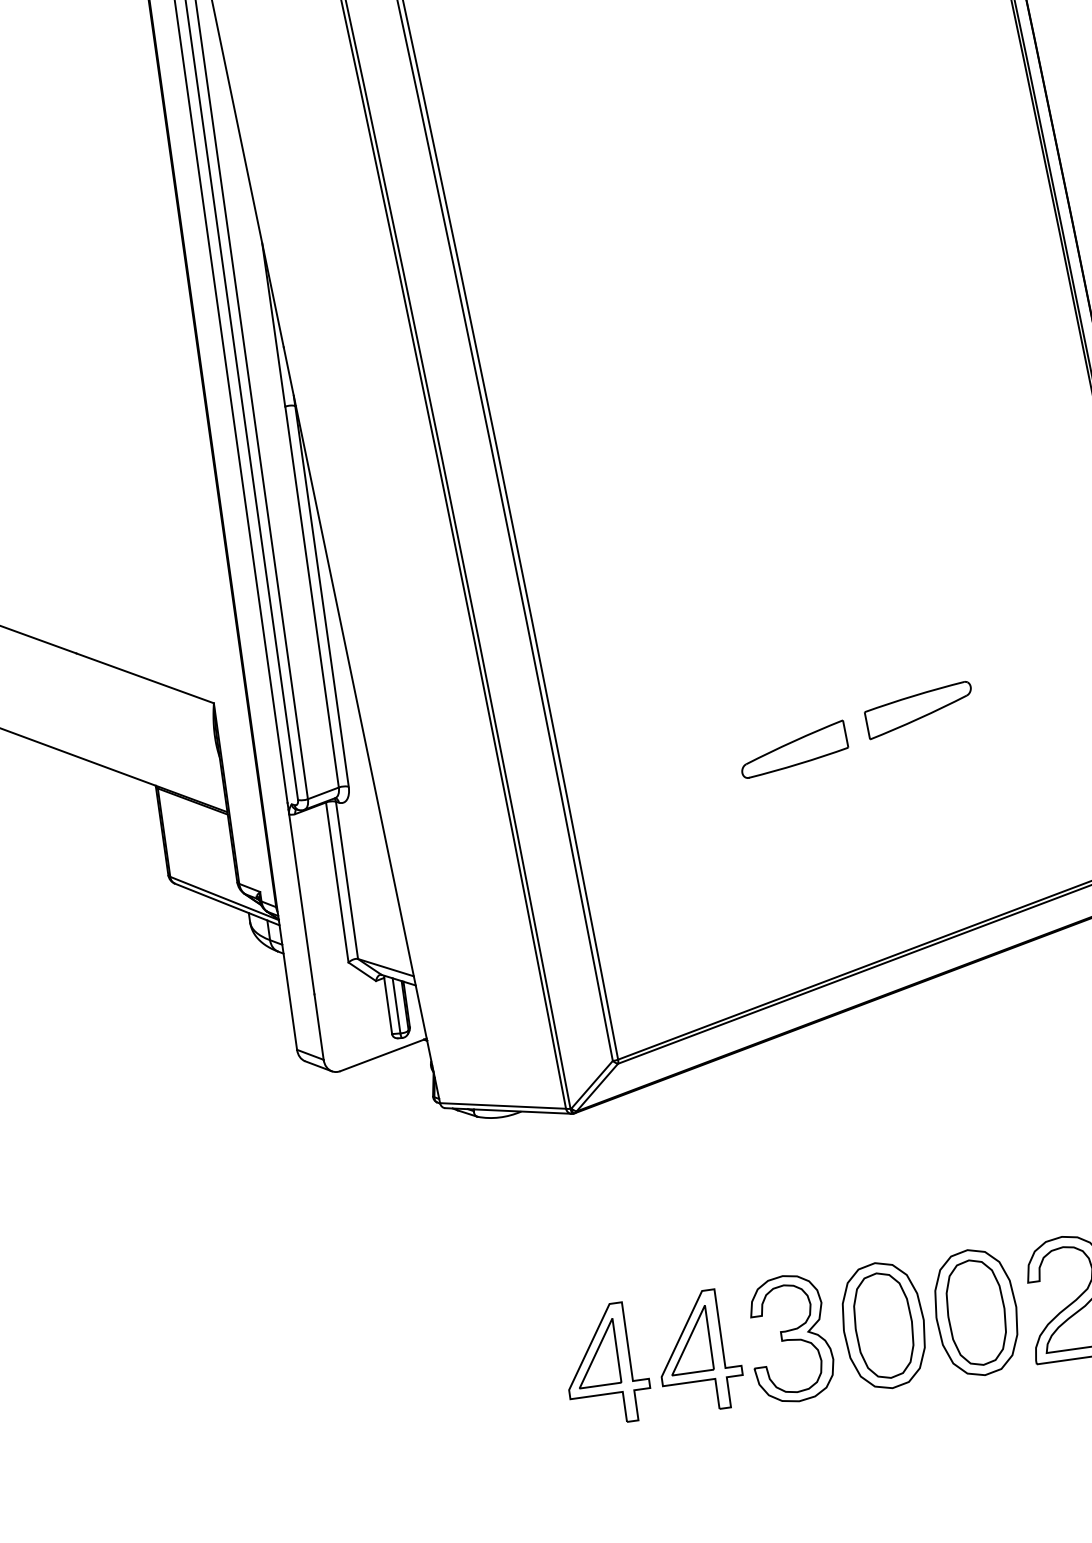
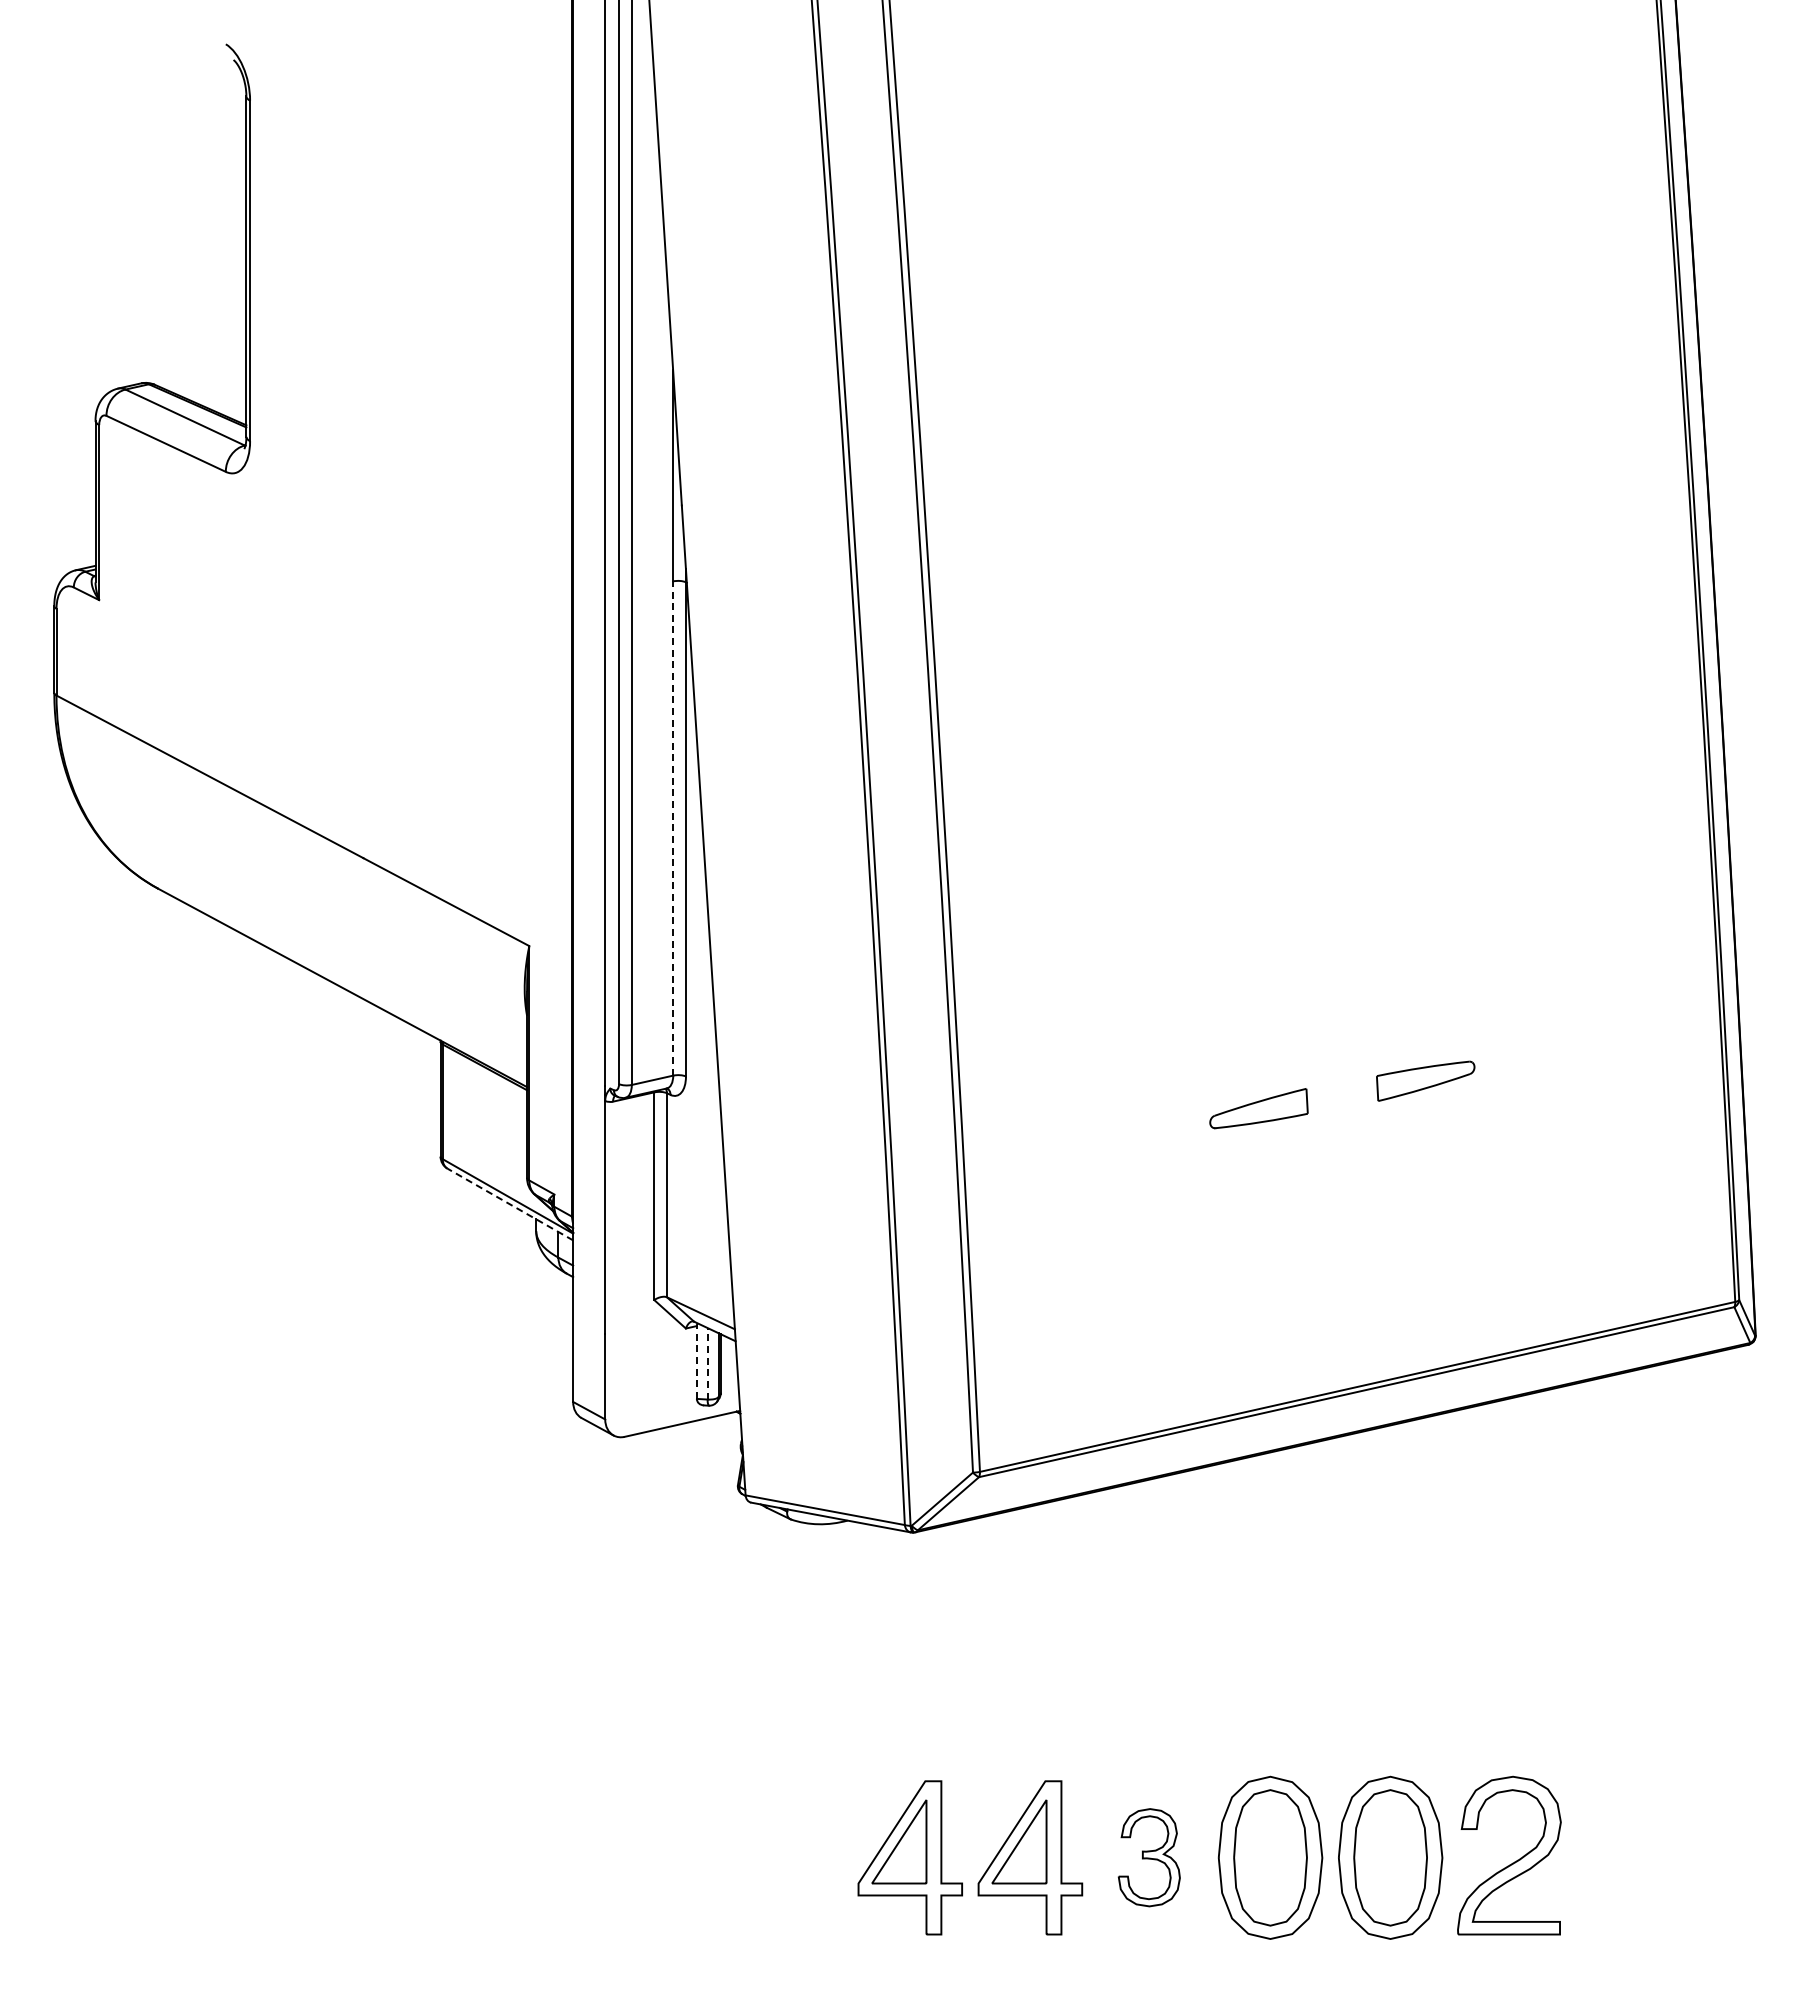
line: (312, 597) -> (673, 828), solid -> dashed
part: (919, 710) -> (1425, 1081), size x0.7
part: (793, 749) -> (1258, 1108), size x0.7
line: (226, 904) -> (509, 1204), solid -> dashed
line: (387, 1005) -> (696, 1361), solid -> dashed
line: (396, 1005) -> (707, 1363), solid -> dashed
part: (790, 1338) -> (1149, 1857), size x0.6

